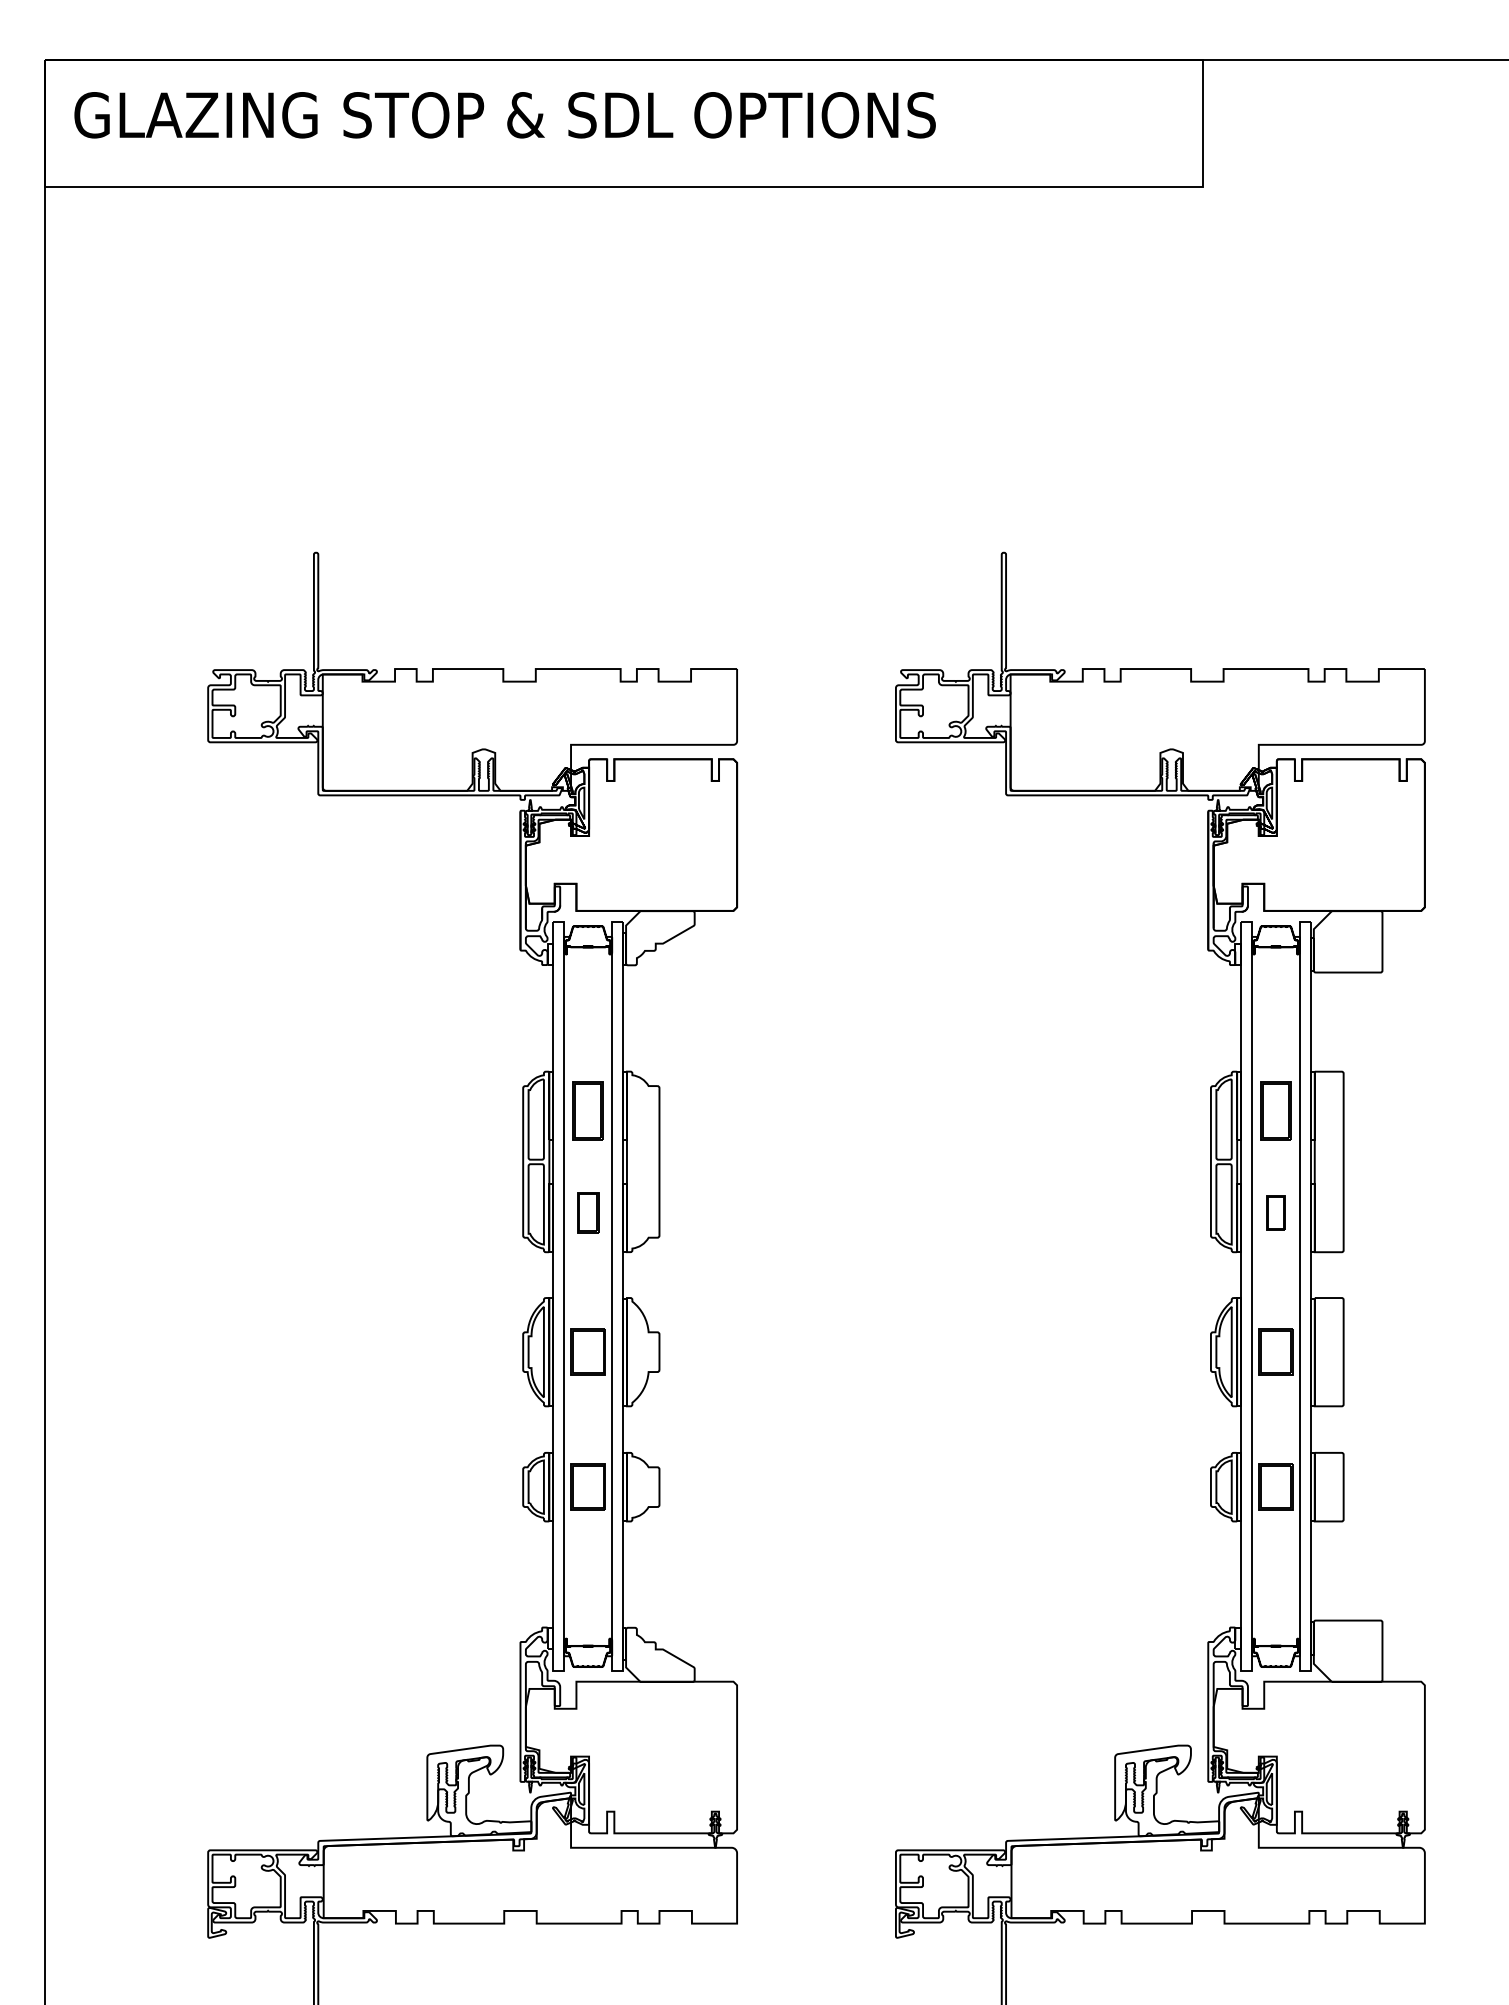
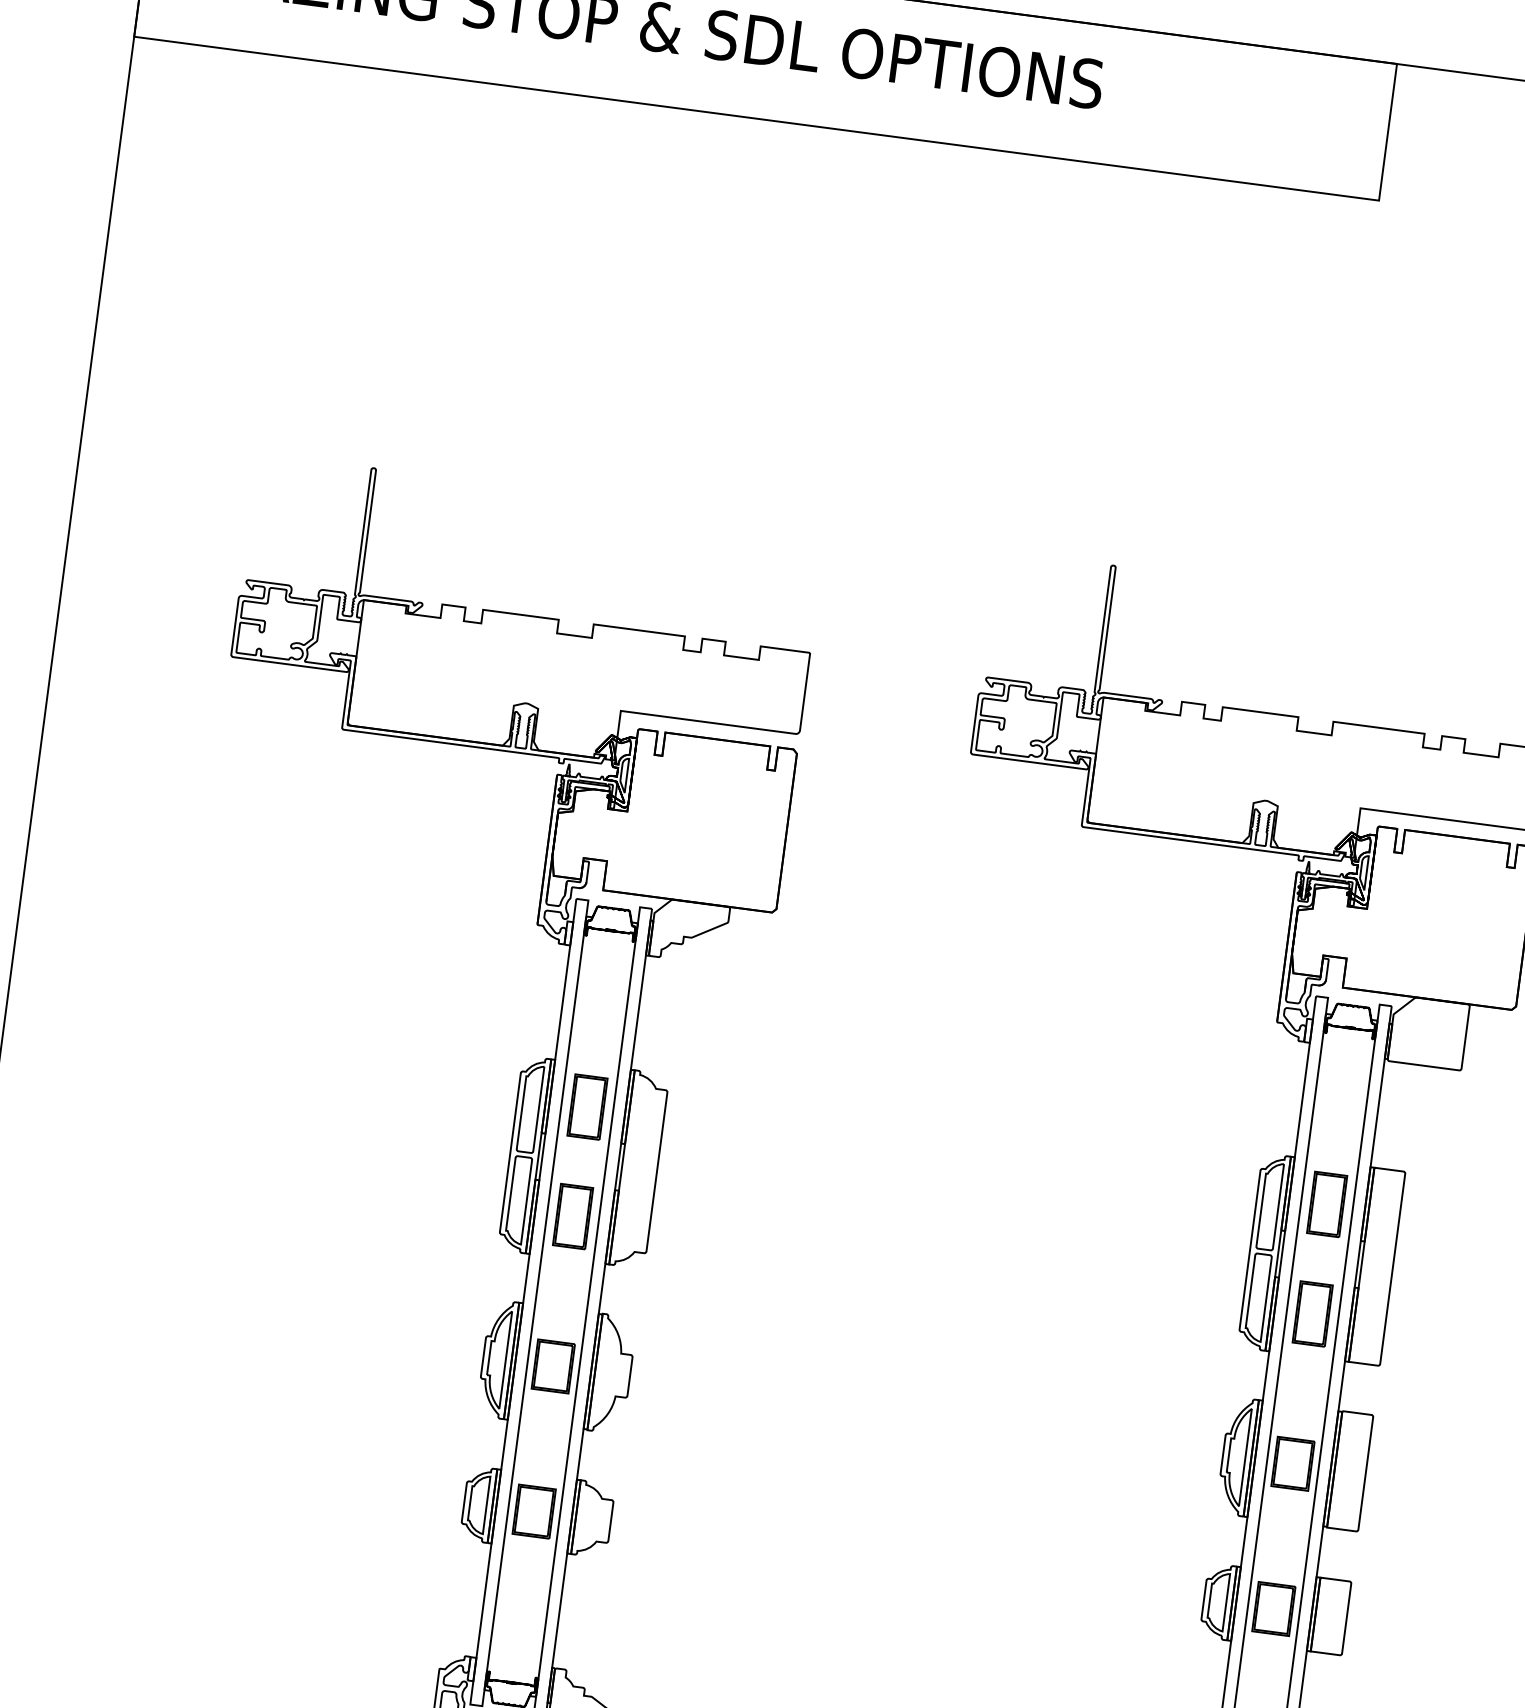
part: (587, 1212) -> (572, 1216), size x1.43
part: (1275, 1212) -> (1312, 1313), size x1.67

